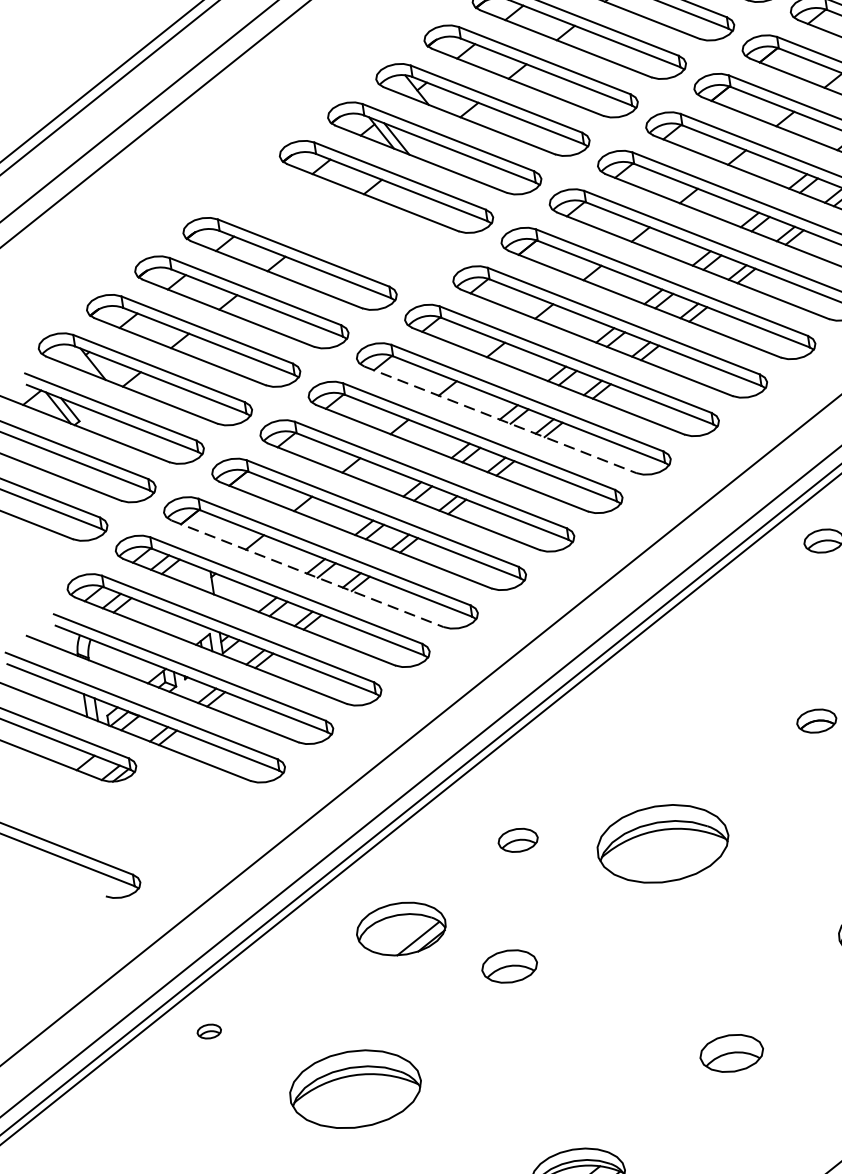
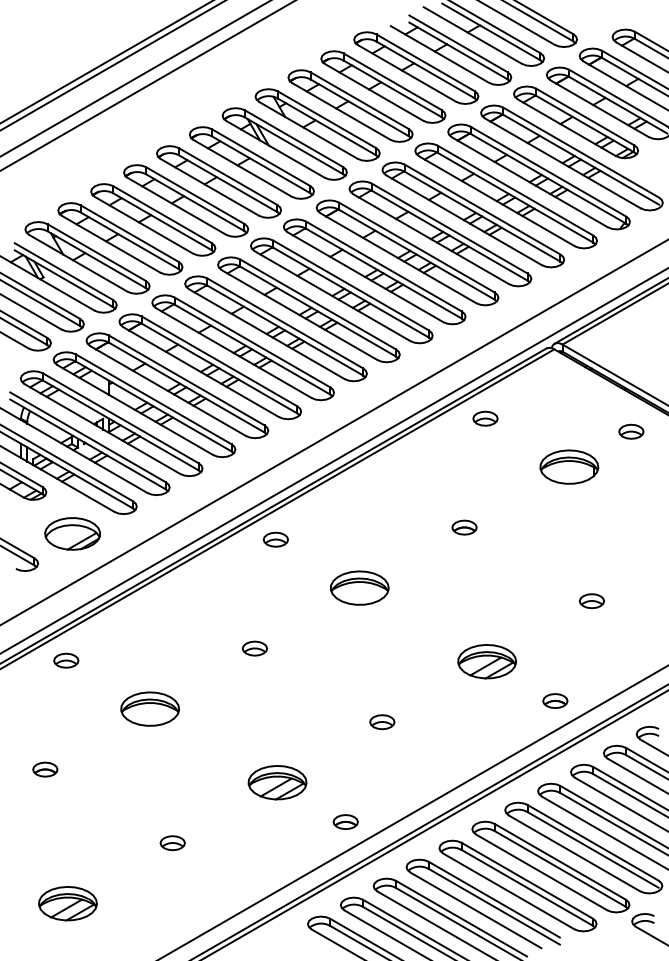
part: (337, 224) -> (218, 181), added
line: (500, 420) -> (299, 315), dashed -> solid
line: (308, 574) -> (168, 391), dashed -> solid
part: (517, 840) -> (275, 539), moved
part: (662, 842) -> (359, 587), size x0.71
part: (401, 928) -> (72, 533), moved
part: (508, 966) -> (254, 648), size x0.71
part: (209, 1031) -> (66, 660), size x1.67
part: (732, 1054) -> (382, 722), size x0.62
part: (356, 1088) -> (150, 708), size x0.71

